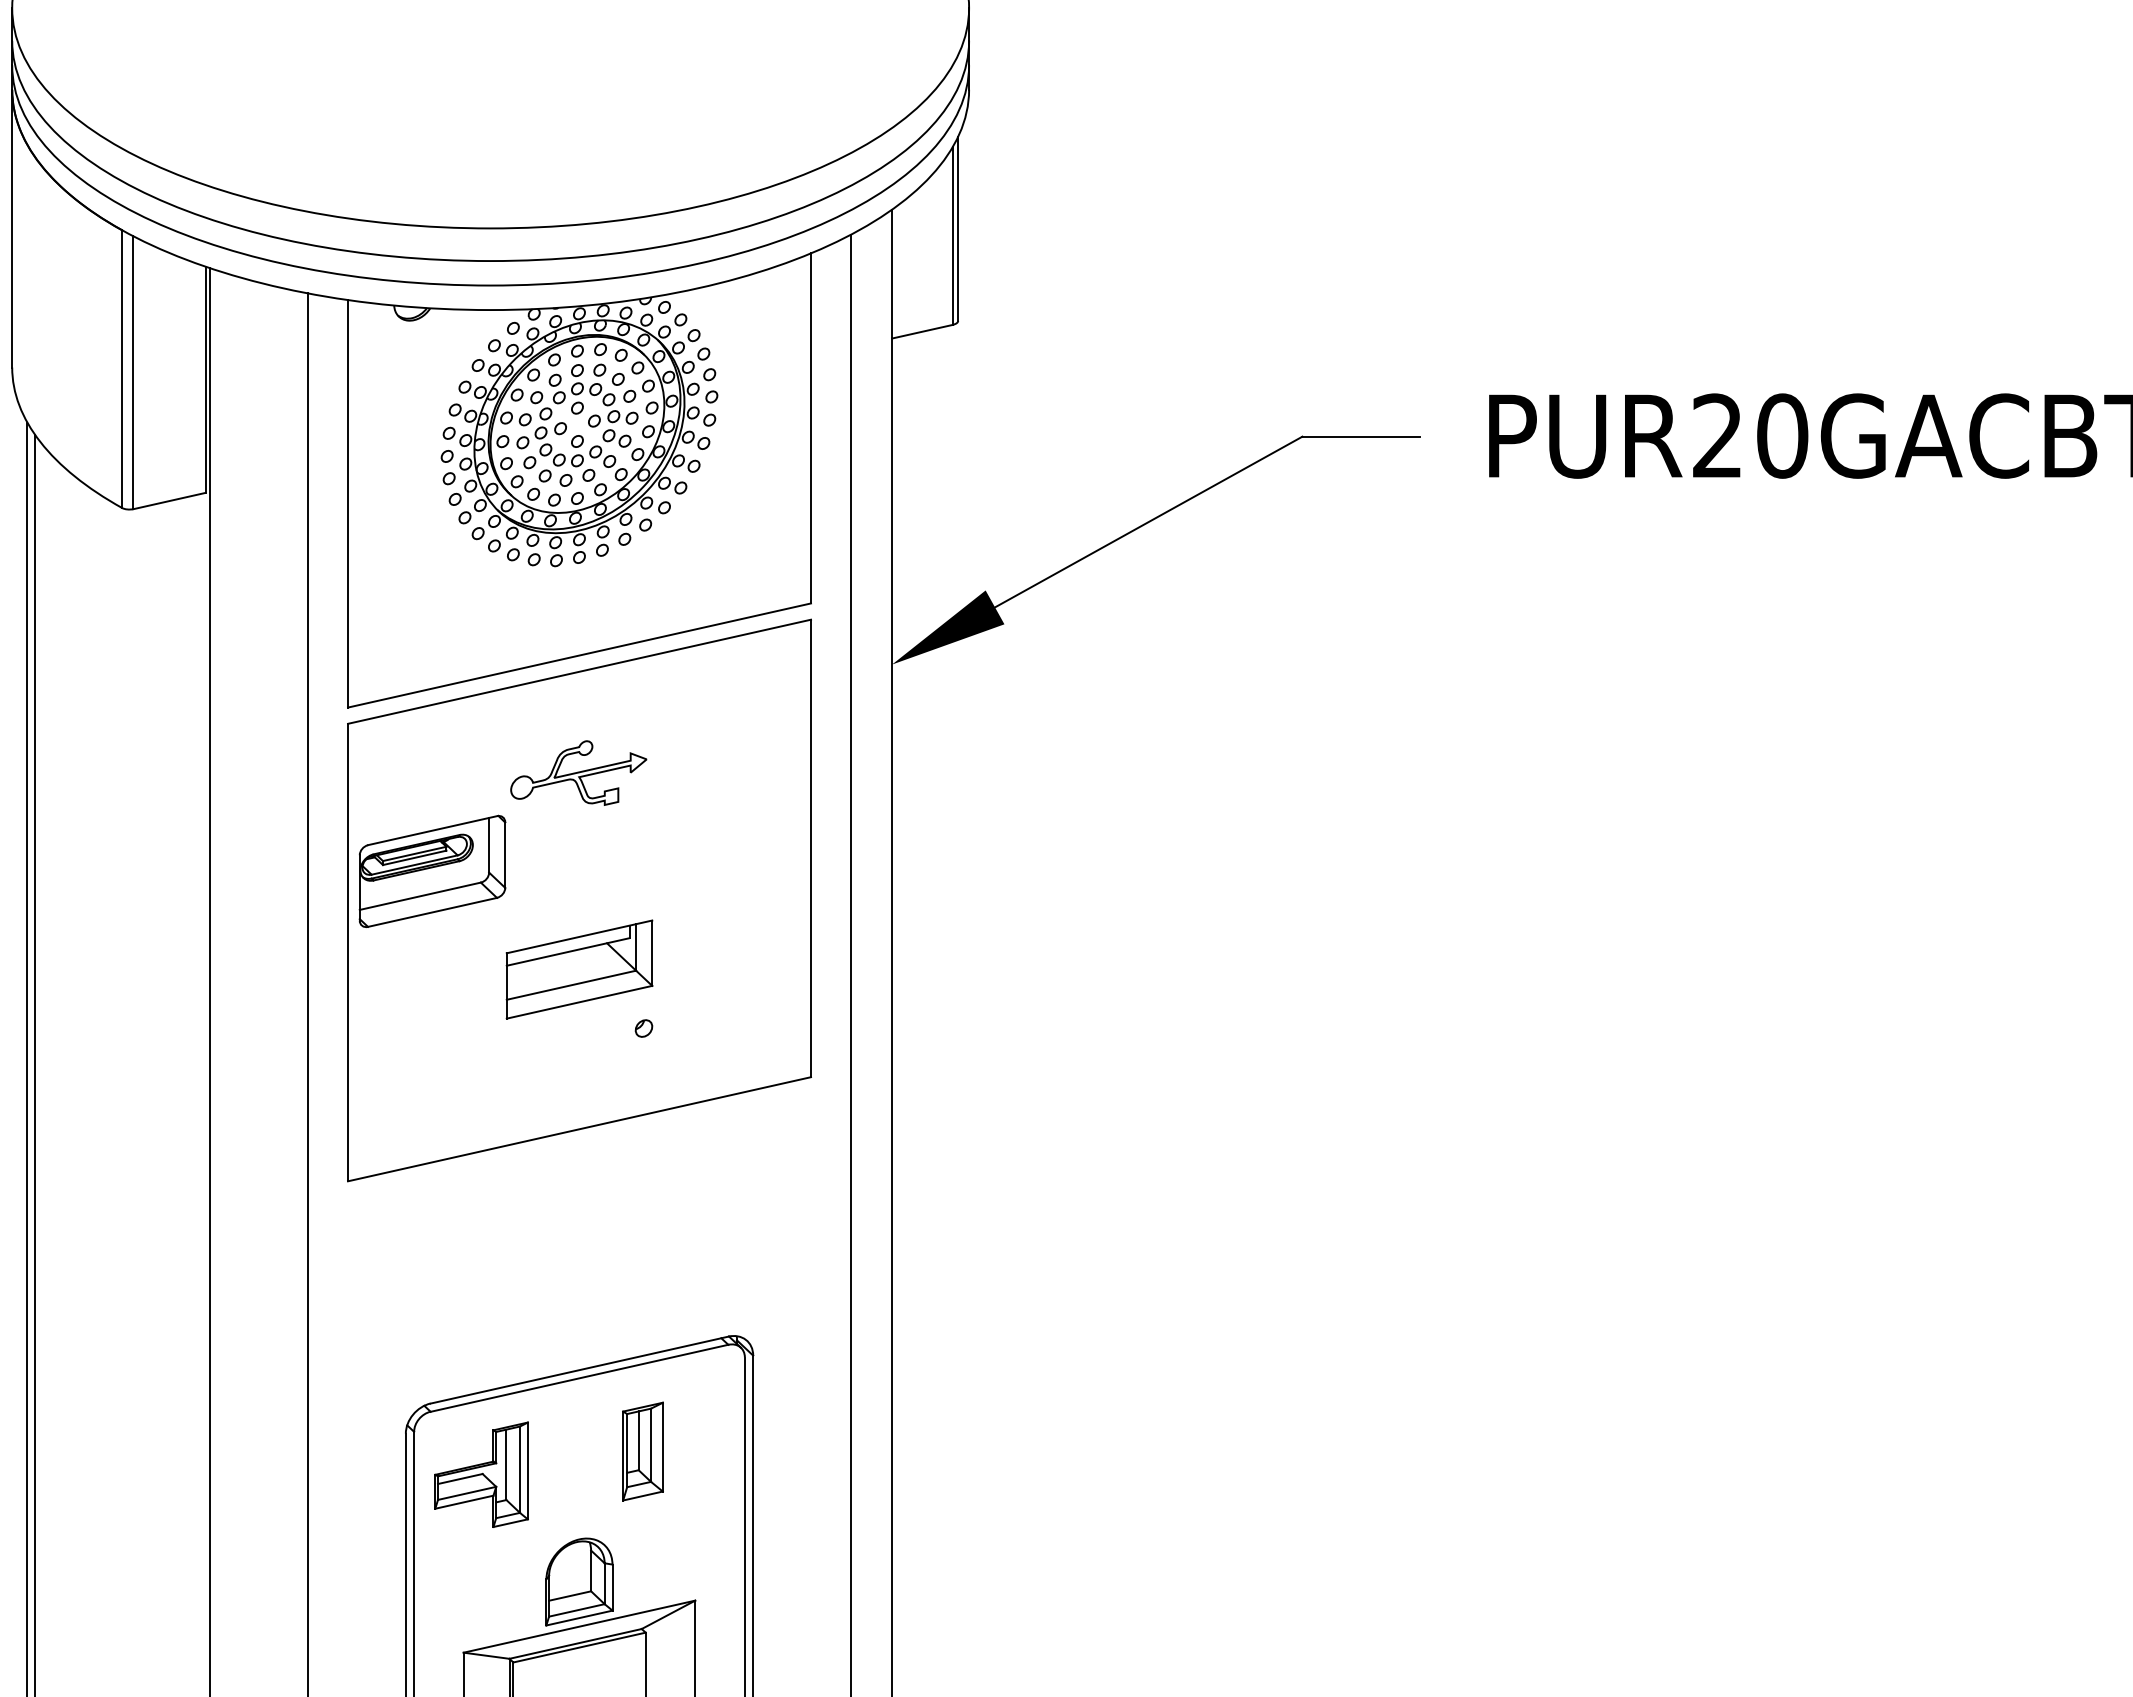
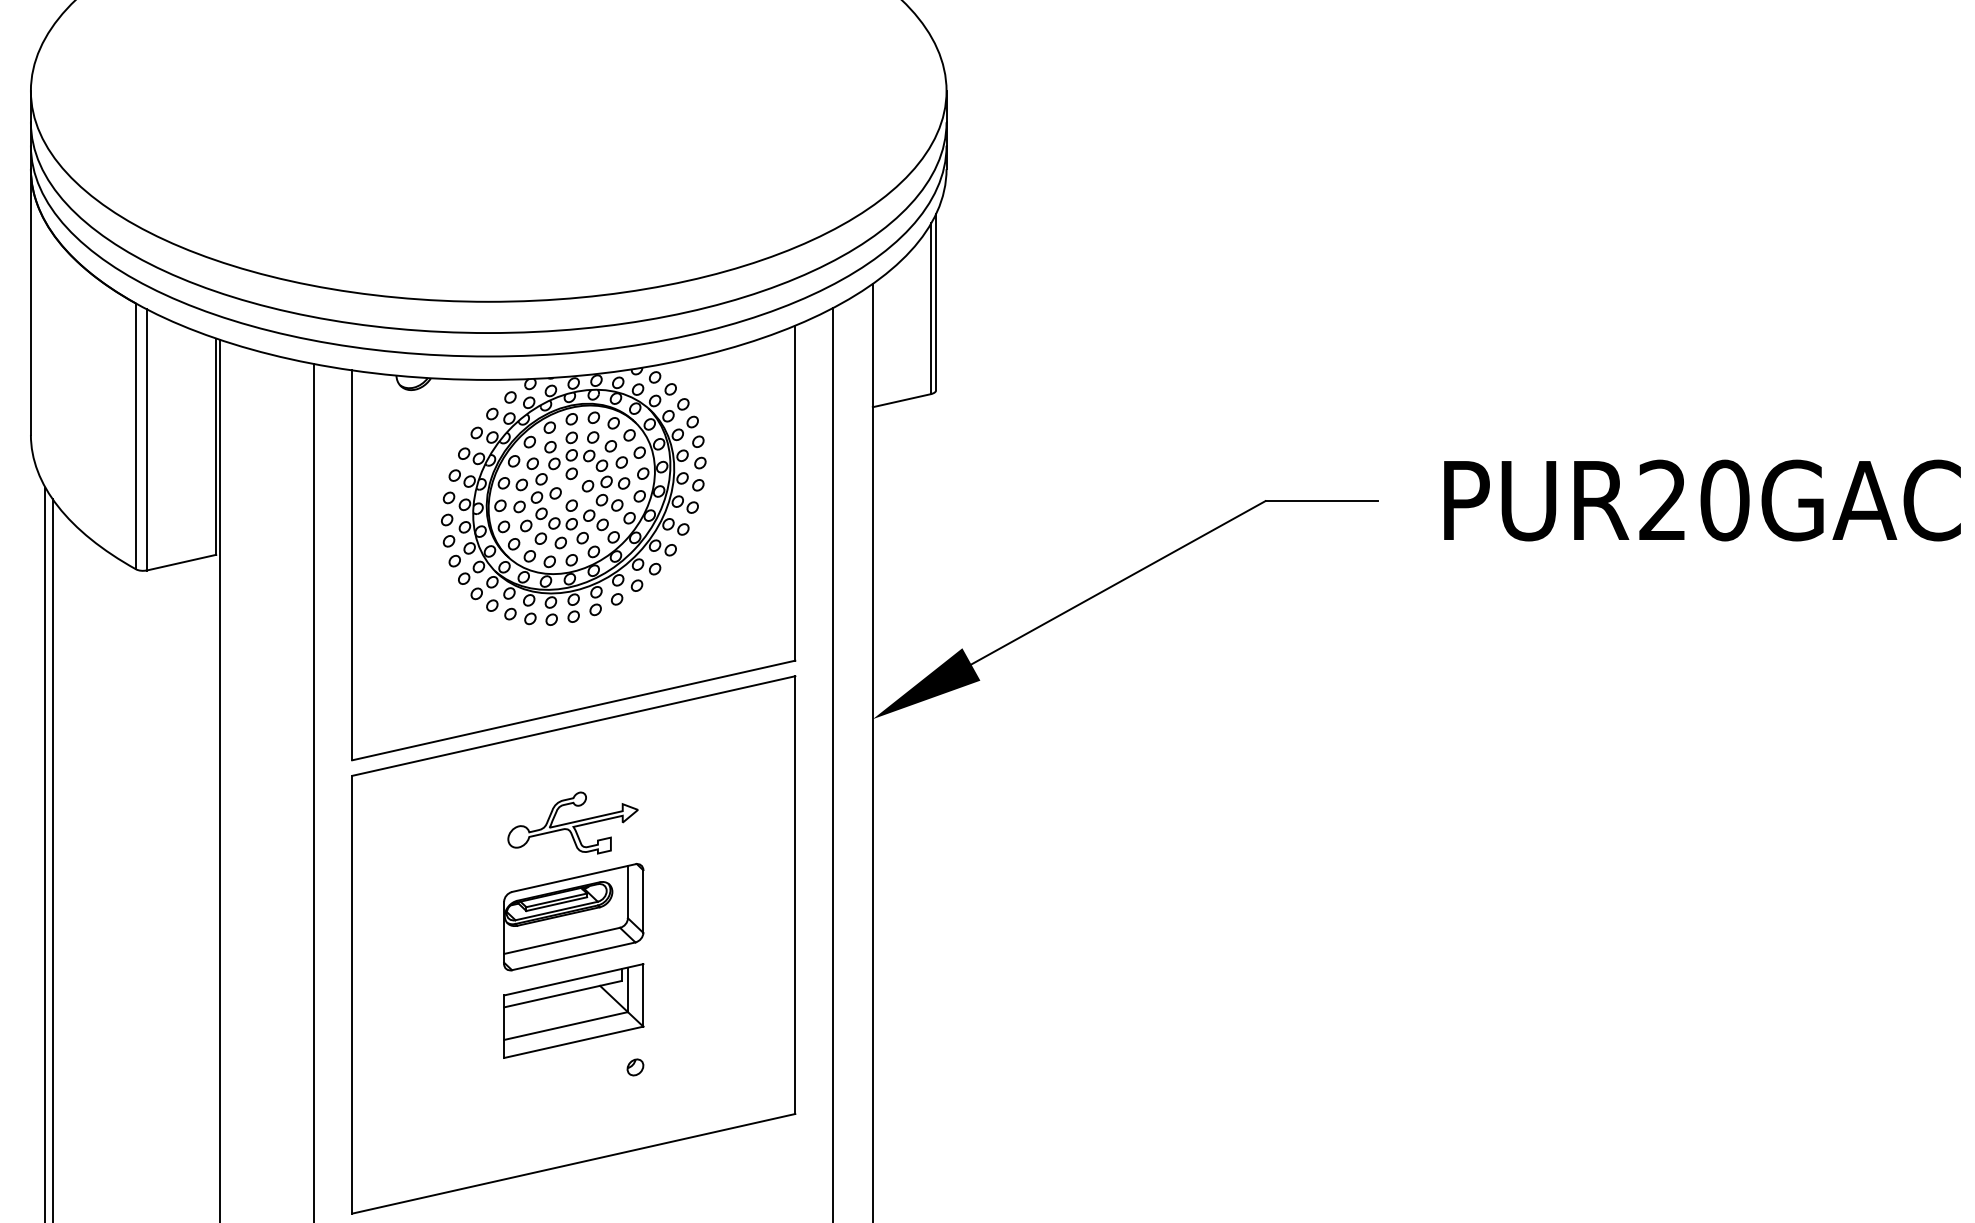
part: (432, 871) -> (573, 917), moved

